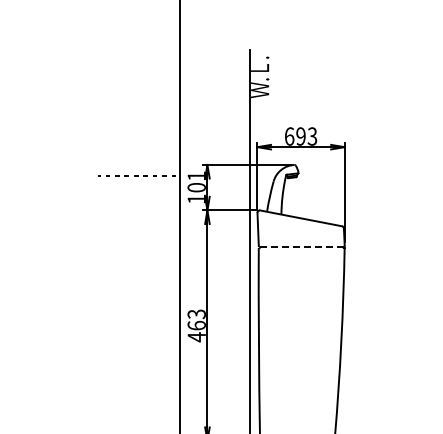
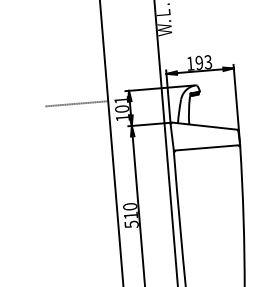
text: (289, 136) -> (190, 63), 693 -> 193
line: (302, 246) -> (207, 147), dashed -> solid
text: (196, 325) -> (130, 215), 463 -> 510

